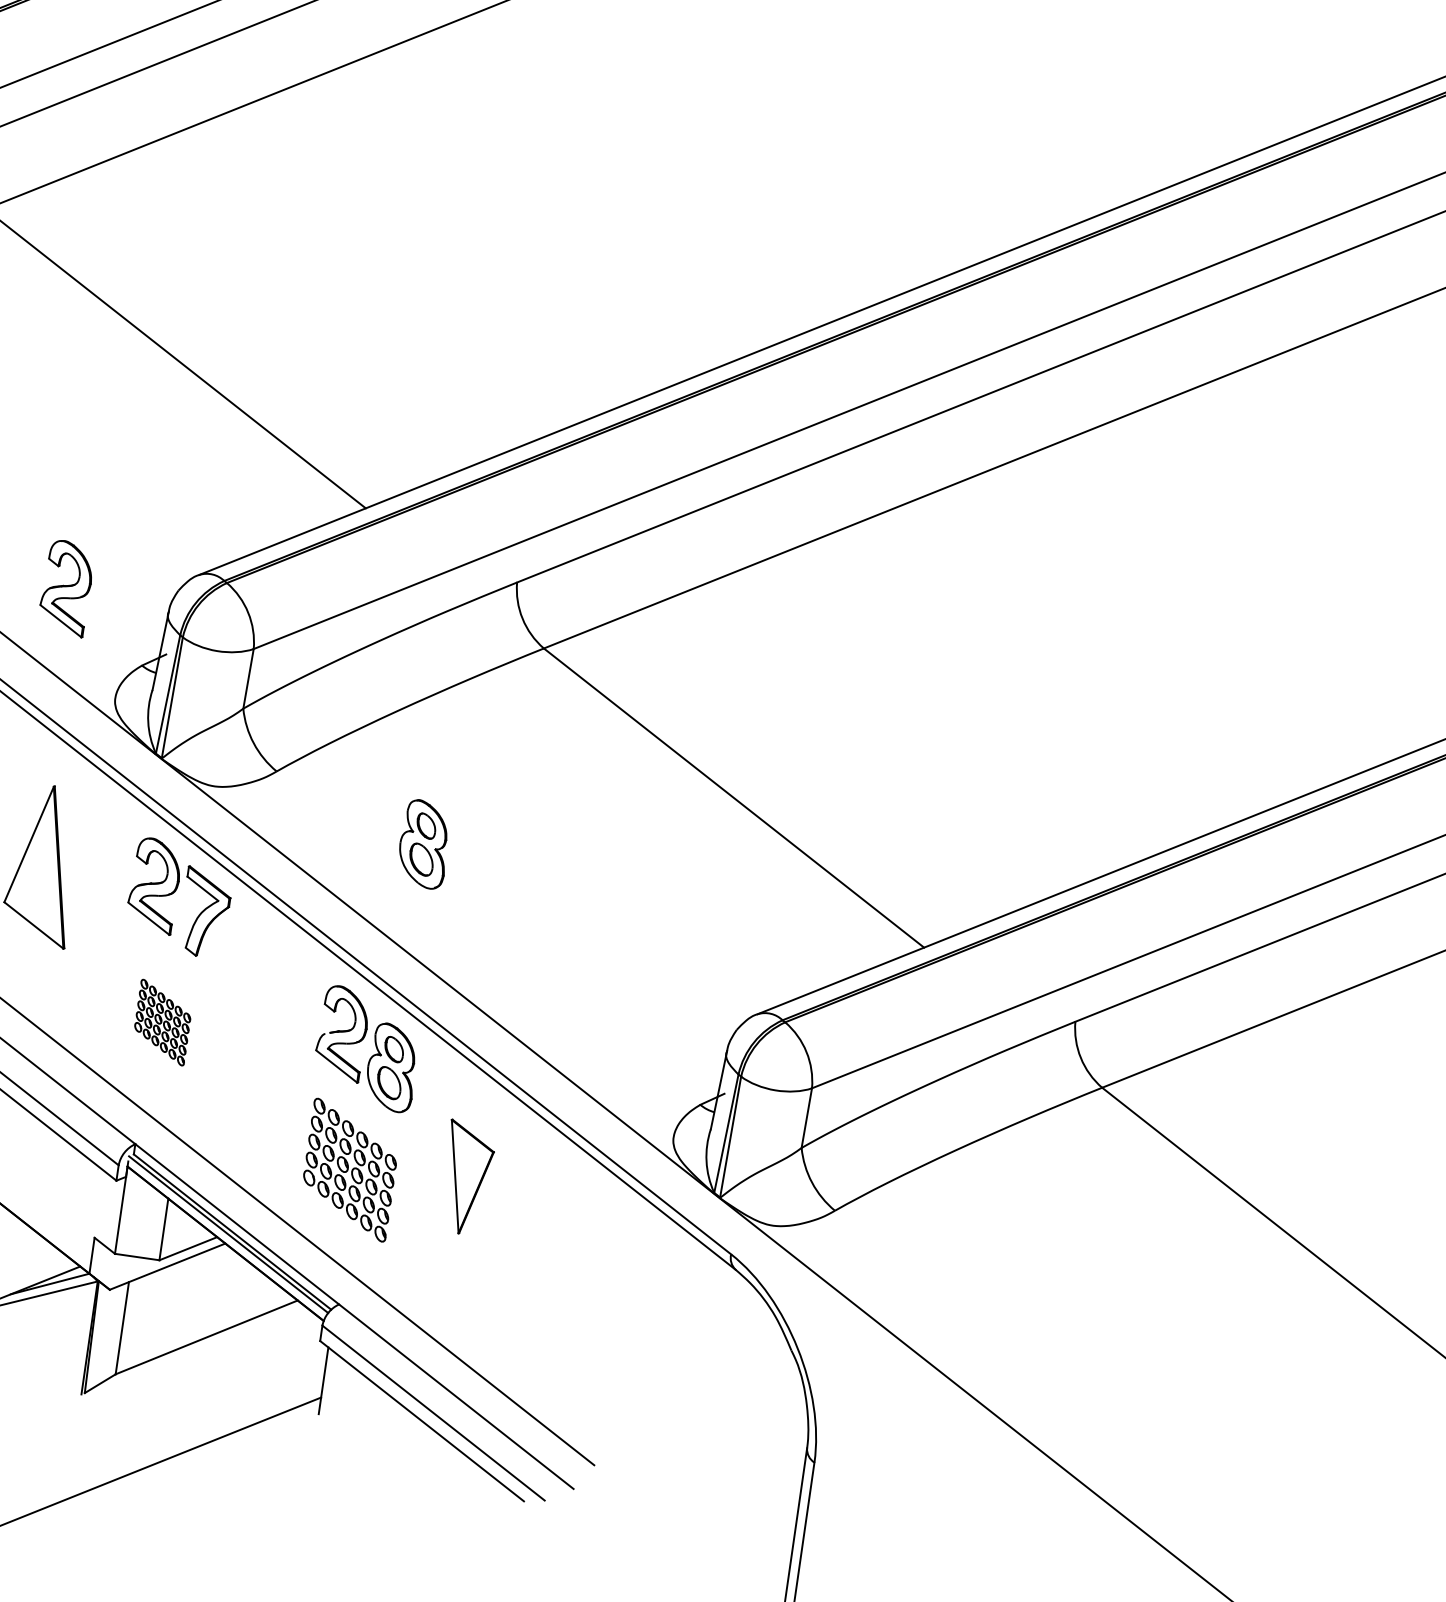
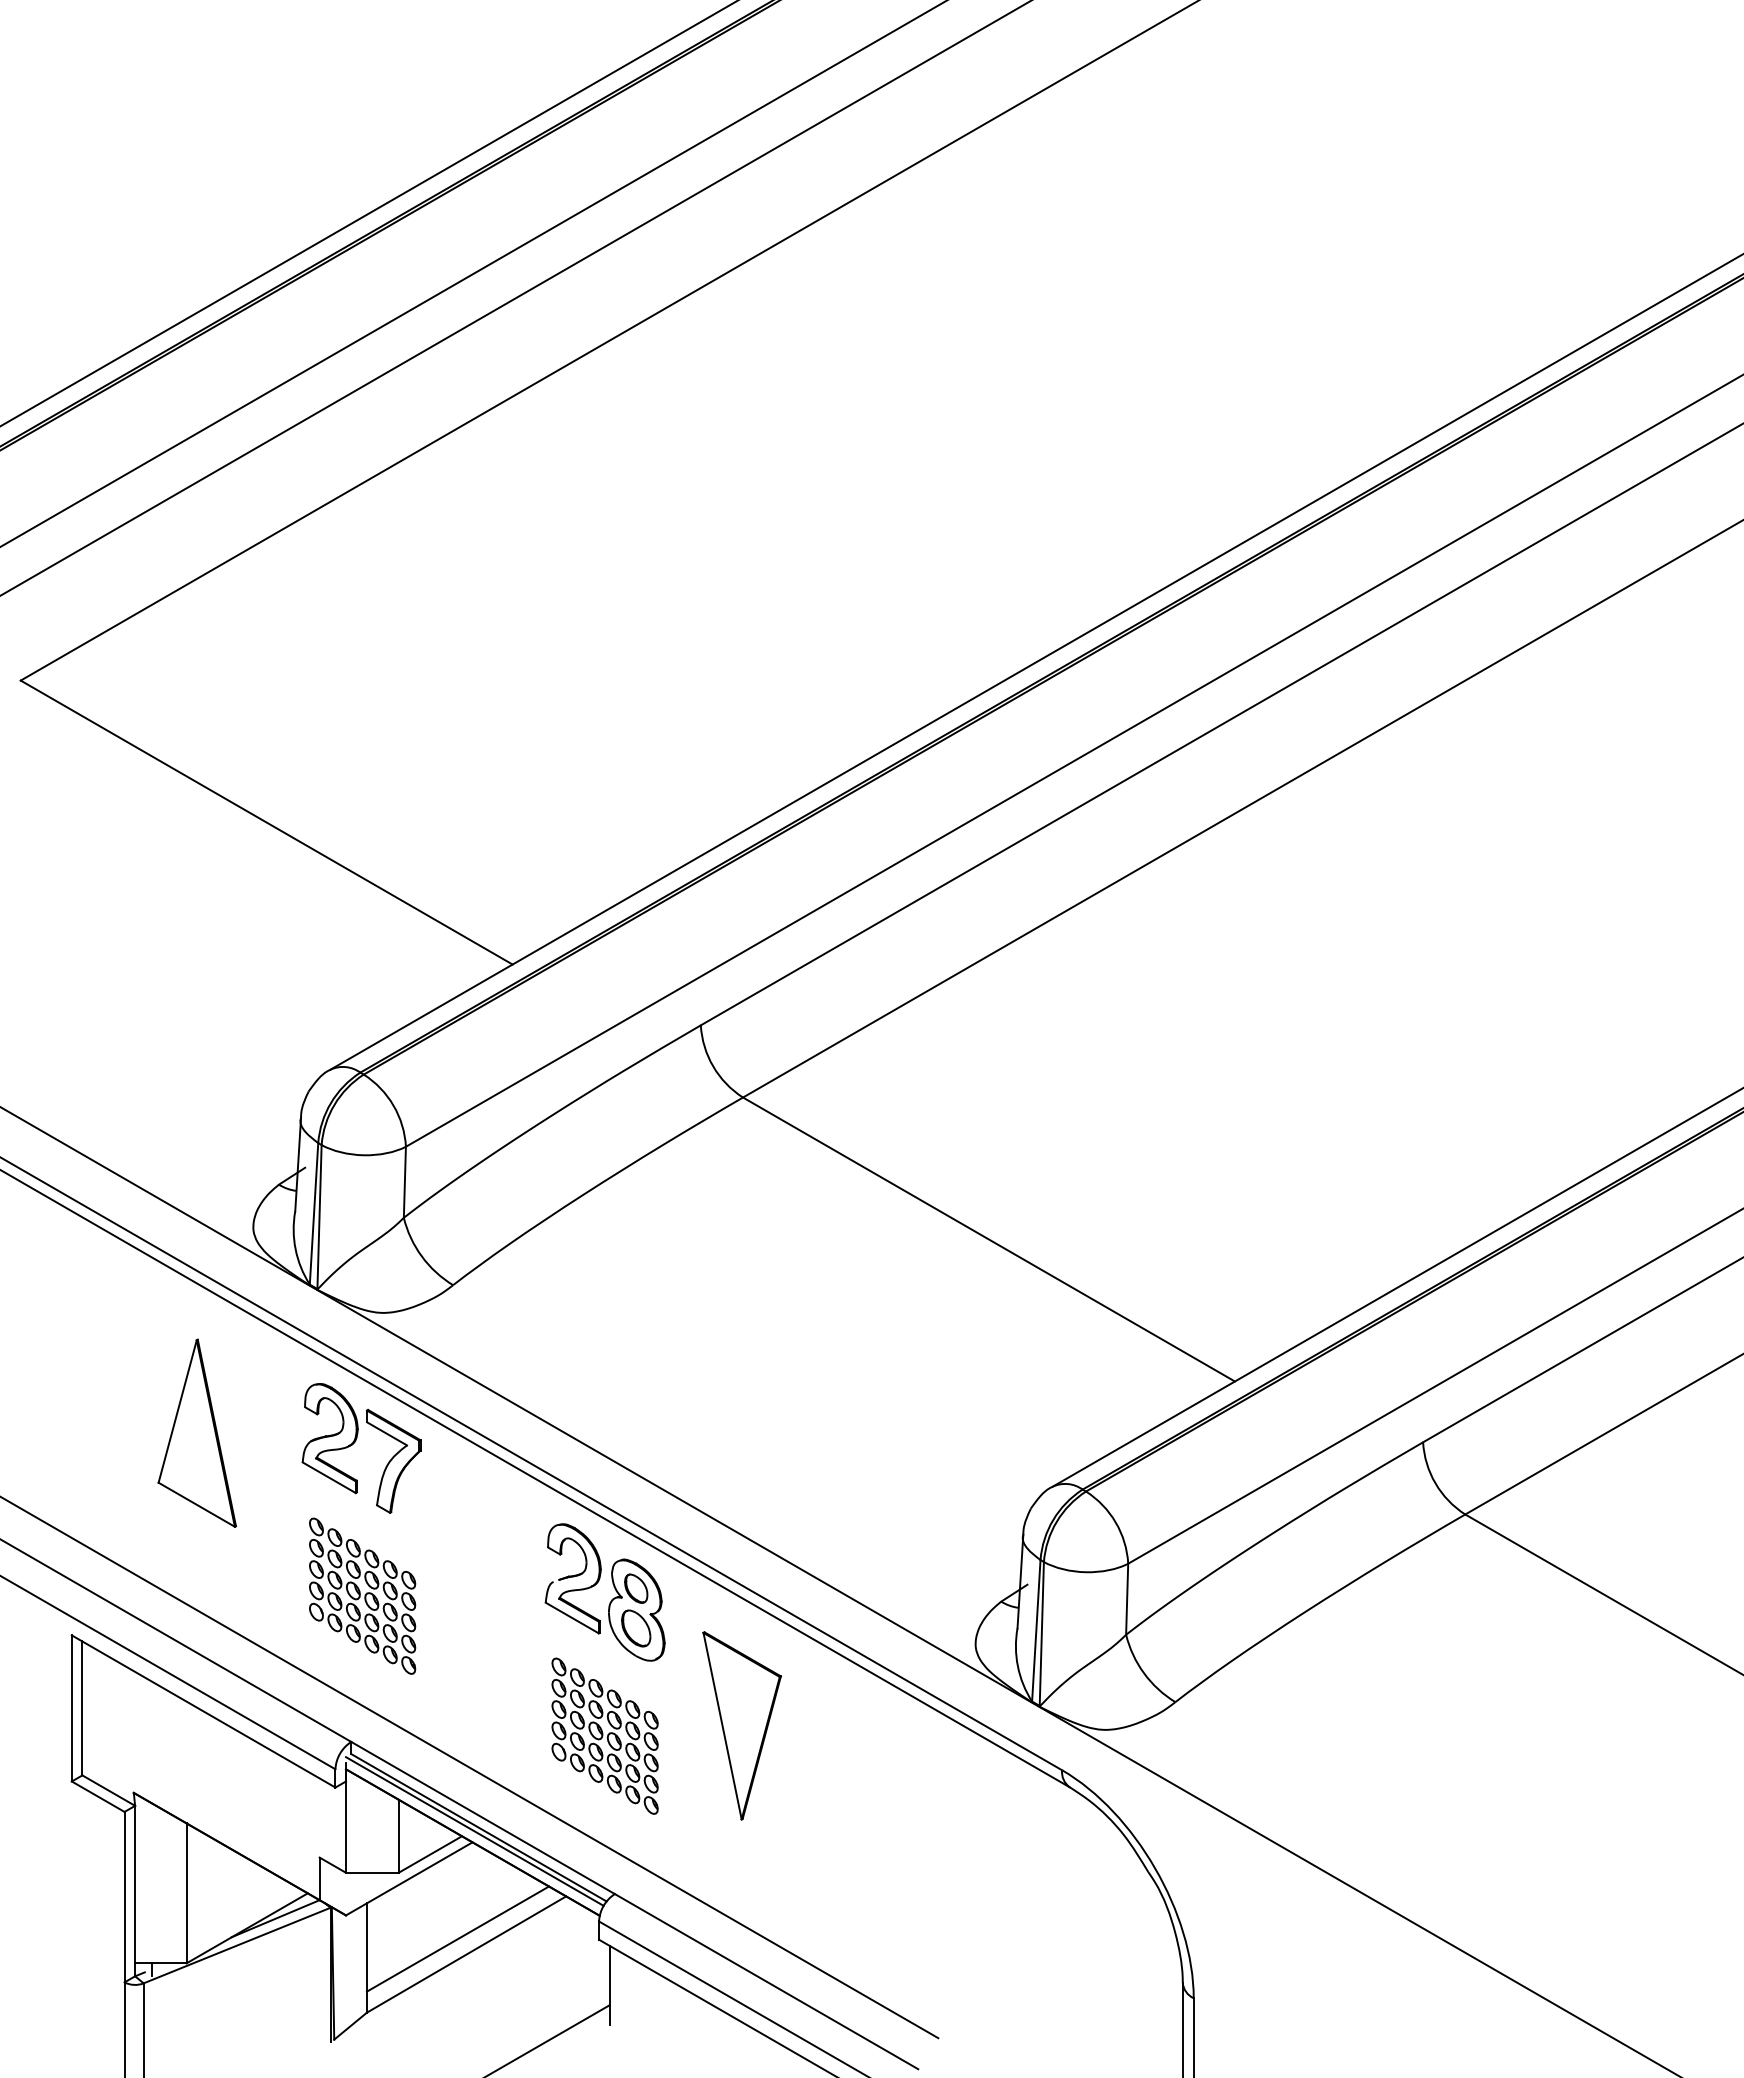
part: (65, 588) -> (177, 1107), removed
part: (424, 843) -> (636, 1344), removed
part: (162, 1022) -> (362, 1595), size x1.67
part: (466, 1177) -> (741, 1725), size x1.43
line: (201, 1322) -> (457, 1938), added

